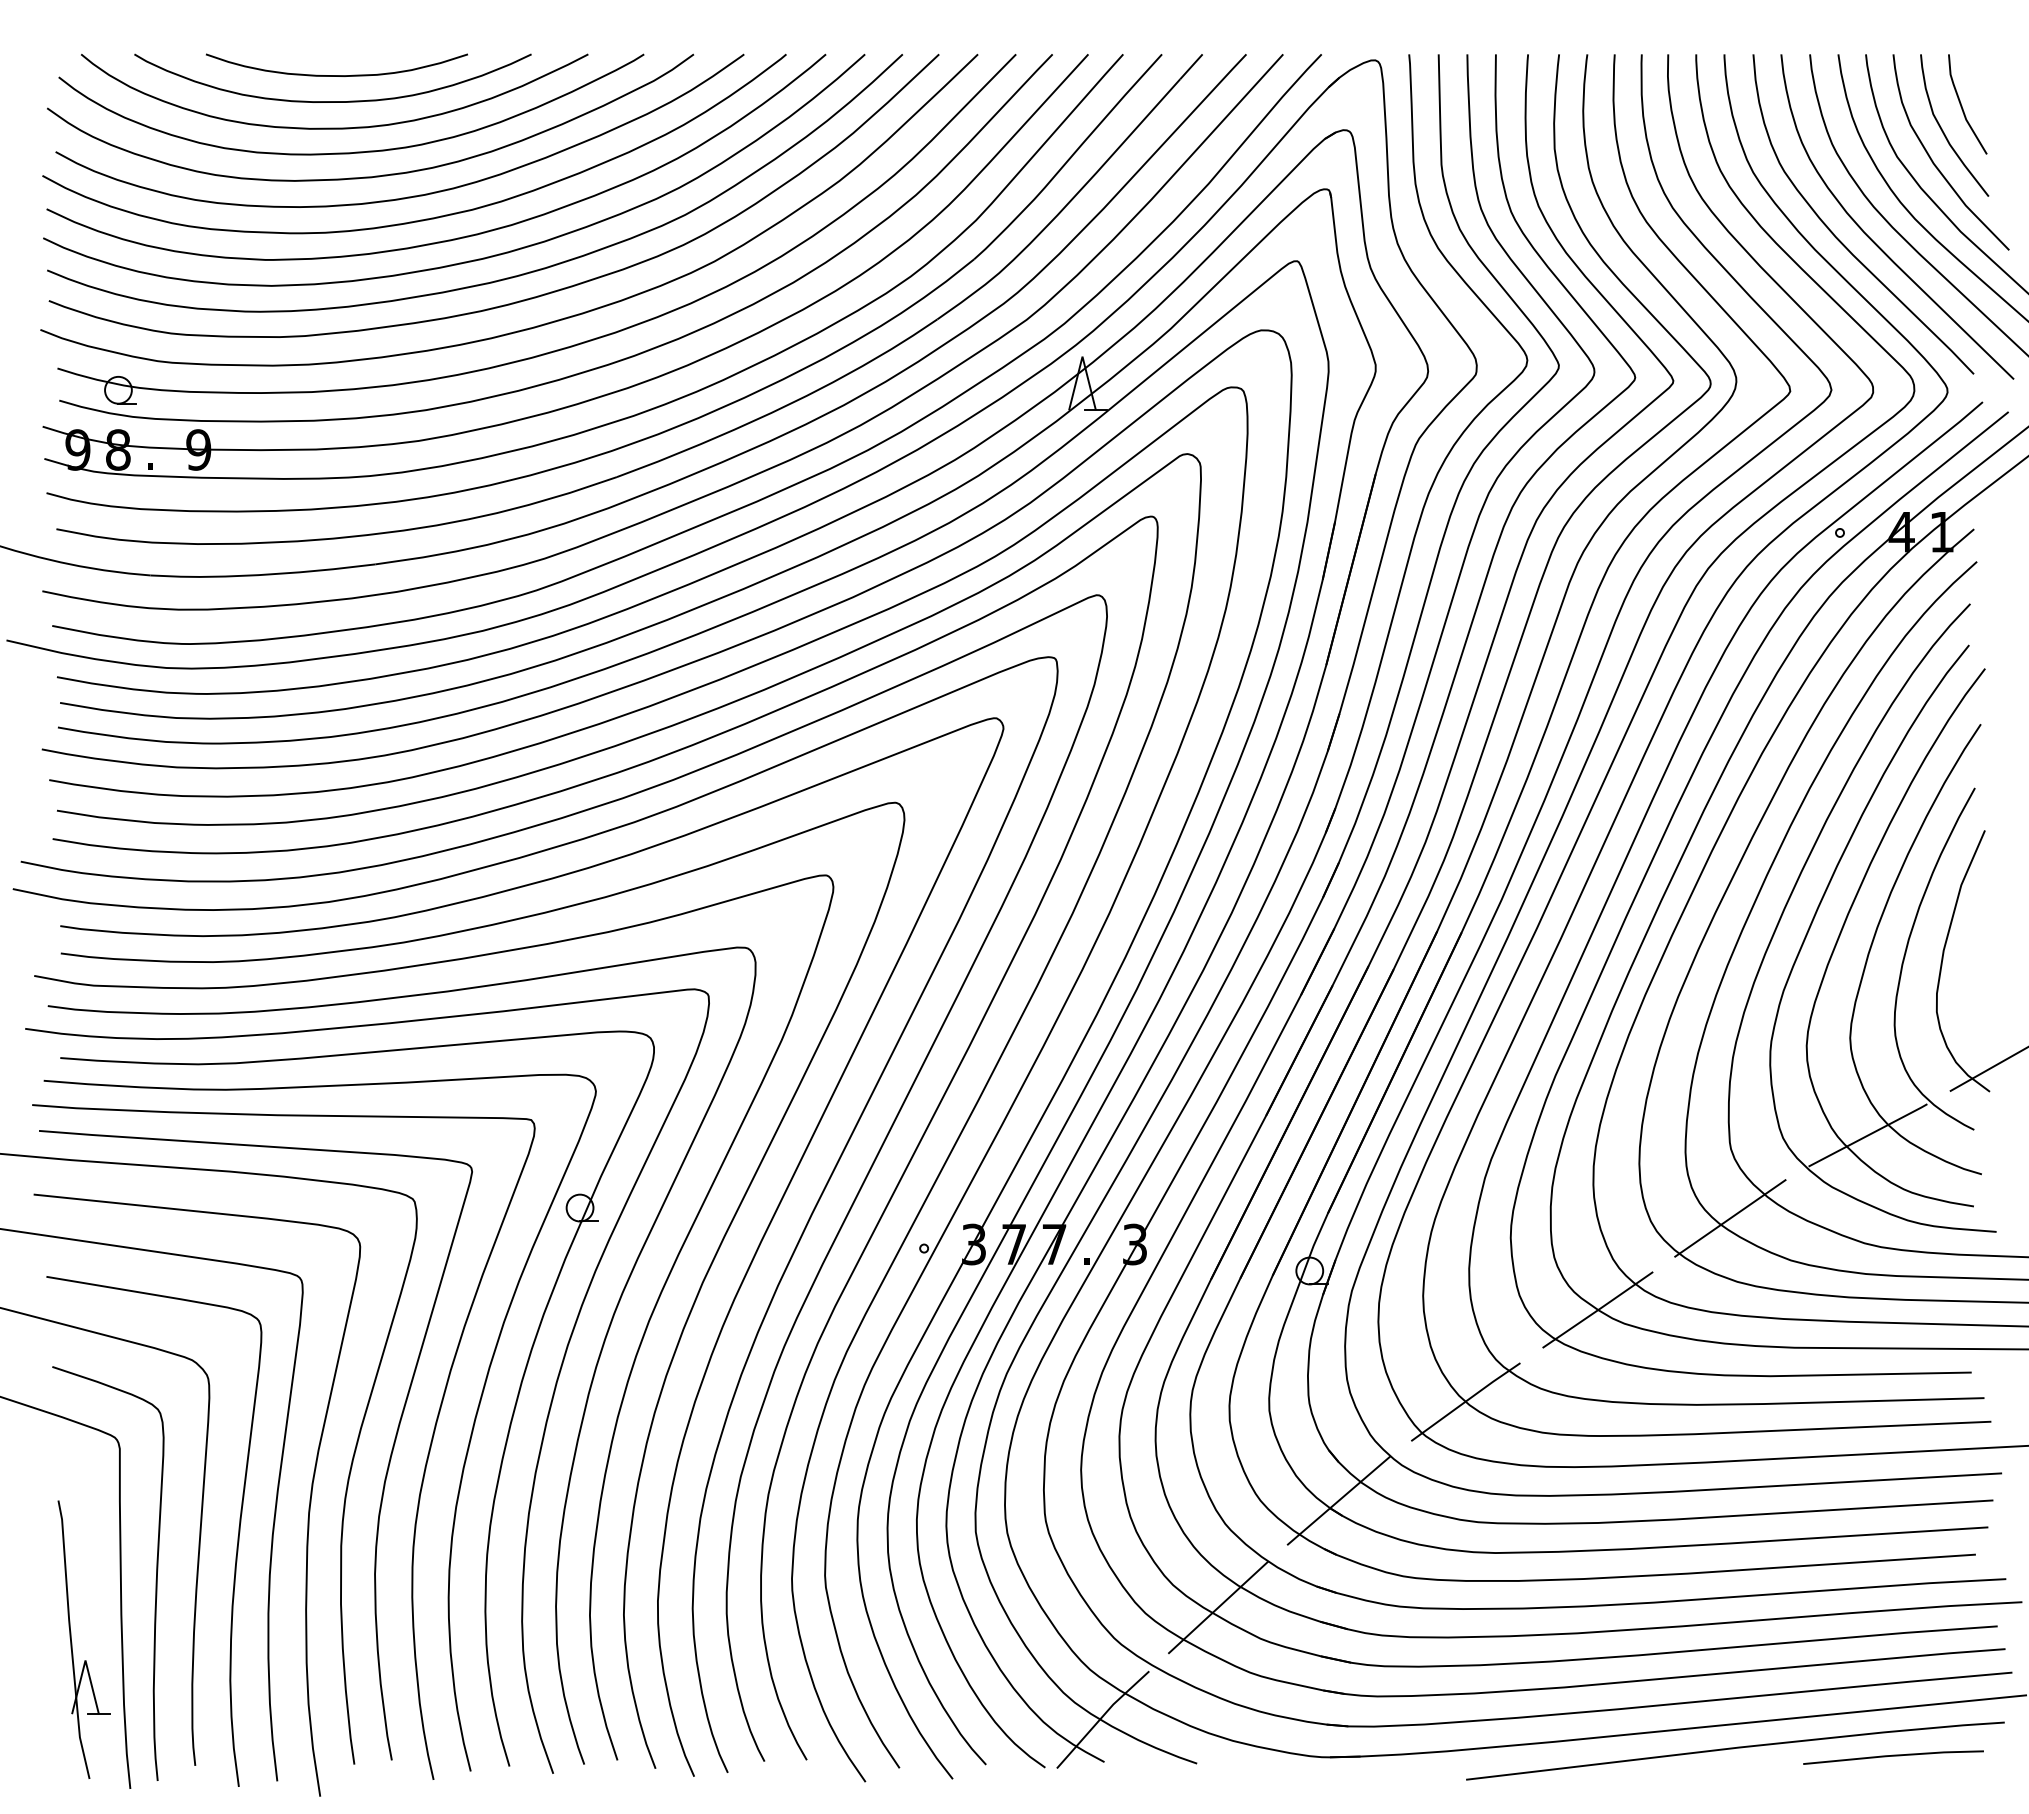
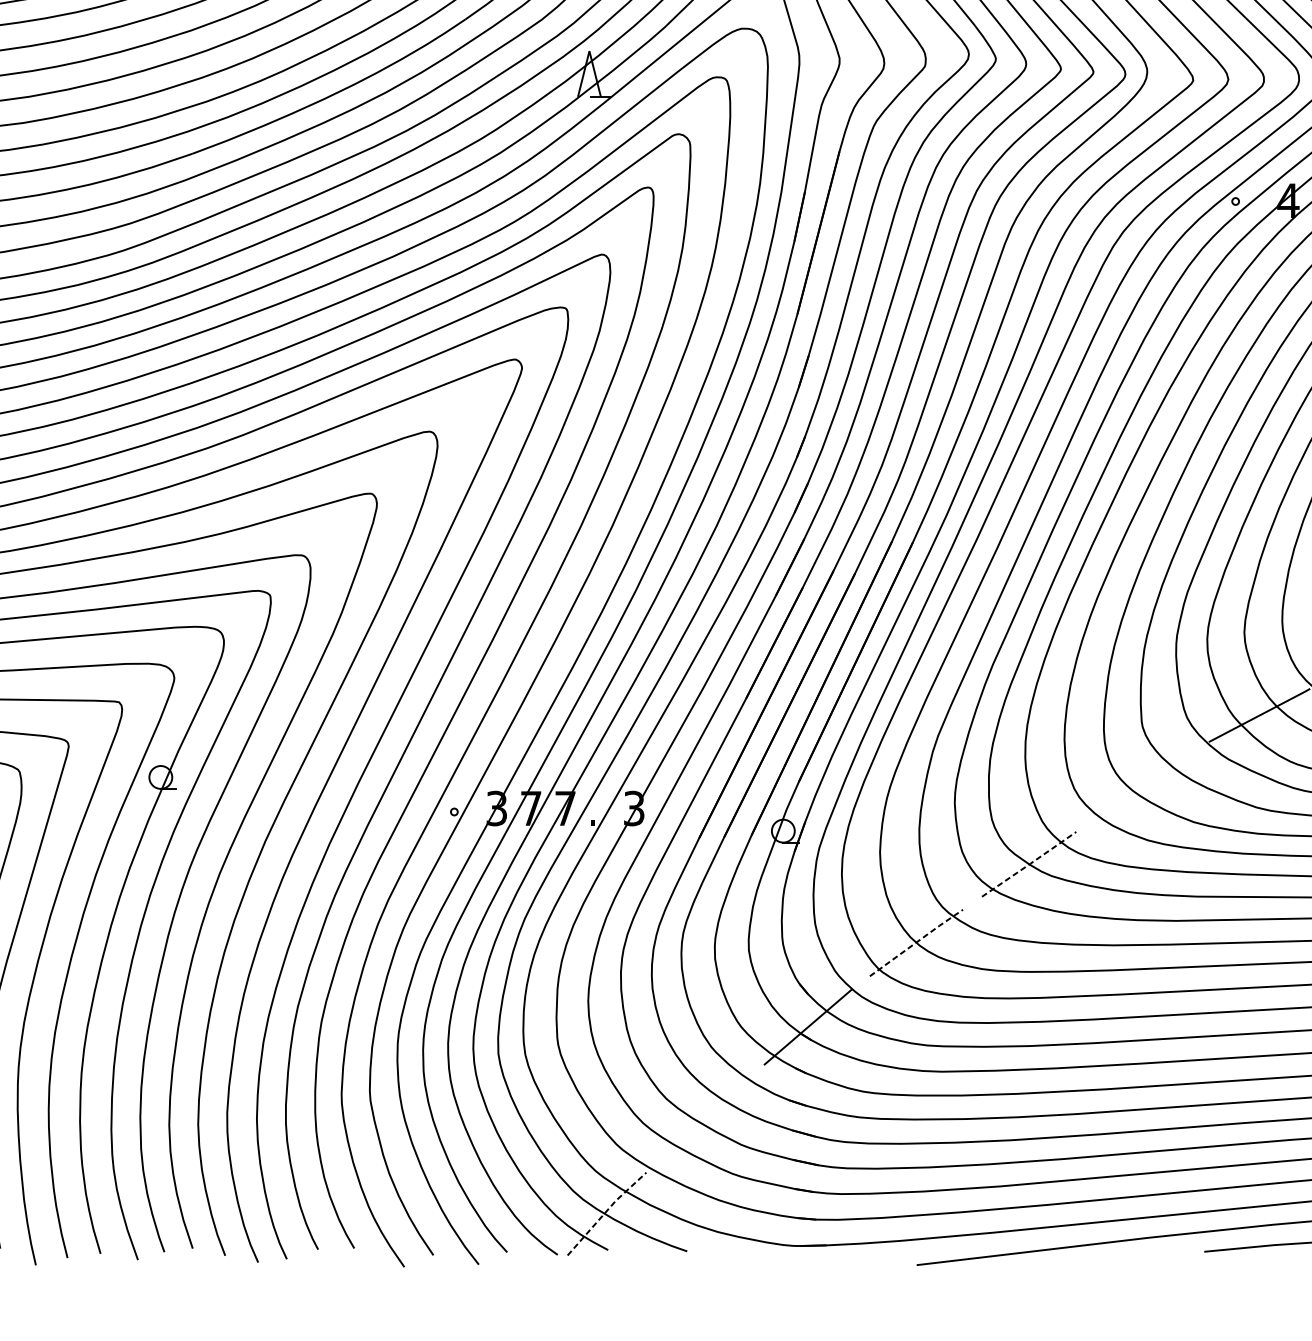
line: (1730, 1218) -> (1142, 786), removed
line: (1598, 1310) -> (1029, 864), solid -> dashed
line: (1466, 1400) -> (917, 941), solid -> dashed
line: (1218, 1607) -> (705, 1118), removed
line: (1101, 1717) -> (605, 1212), solid -> dashed

